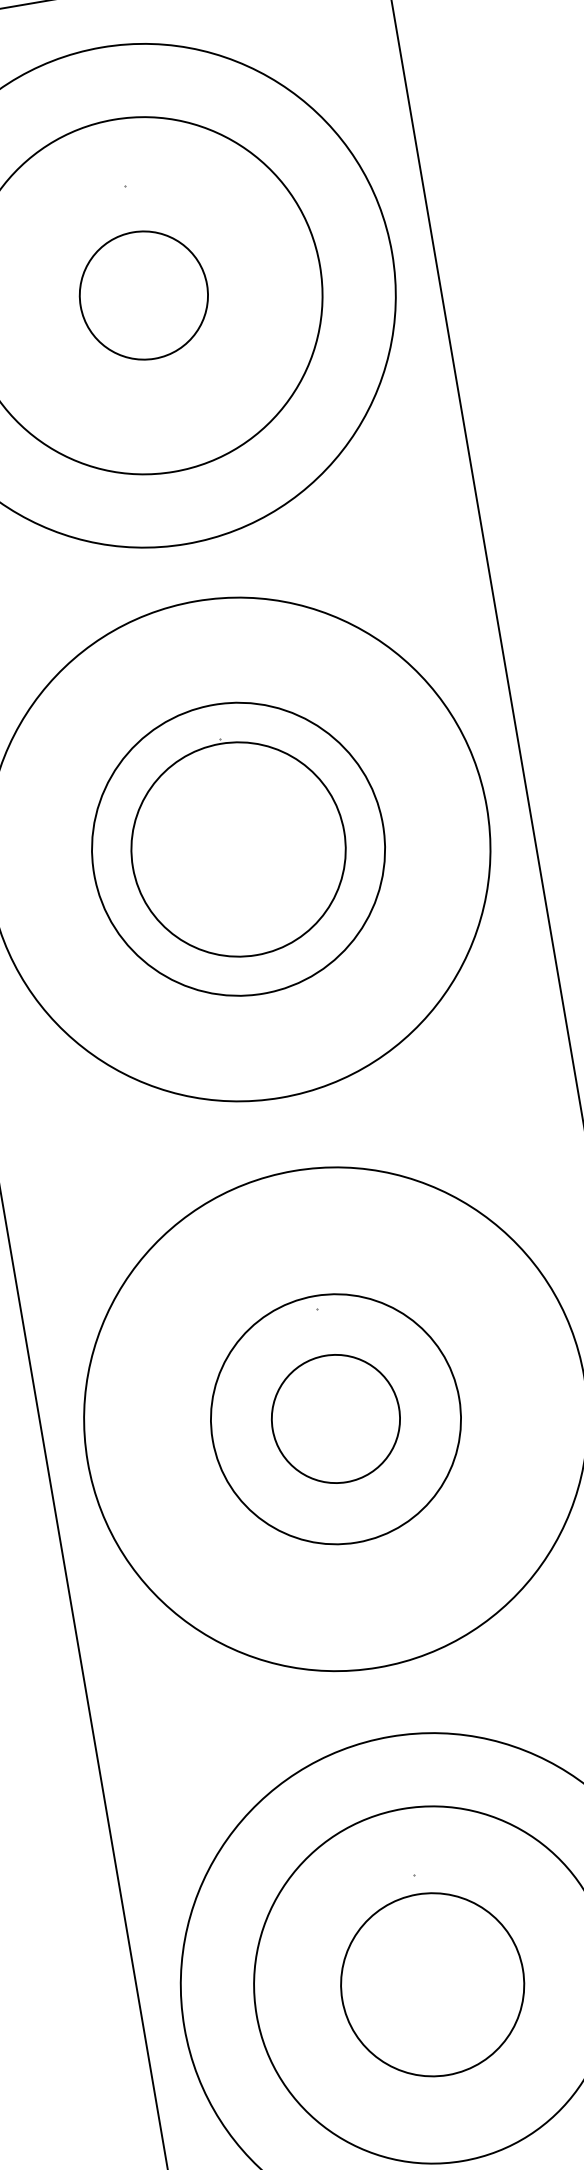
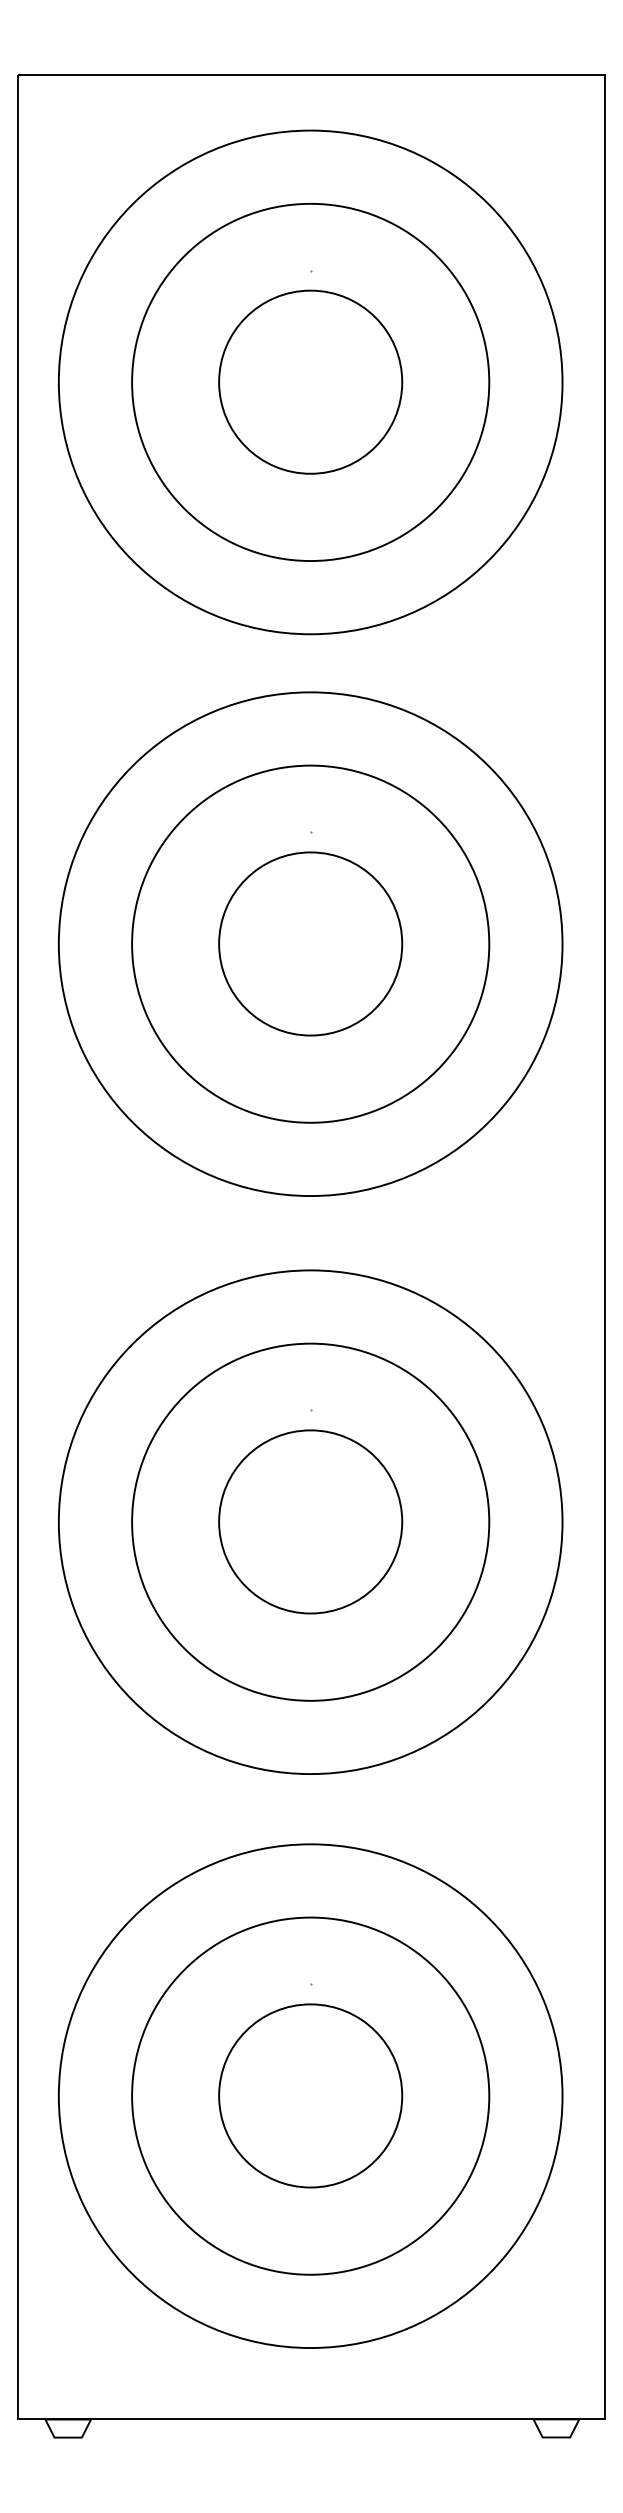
circle: (143, 294) -> (310, 381), size x1.43
circle: (238, 848) -> (310, 943), size x0.62
circle: (238, 848) -> (310, 943), size x1.67
circle: (335, 1418) -> (310, 1521), size x1.43
circle: (335, 1418) -> (310, 1521), size x1.43

